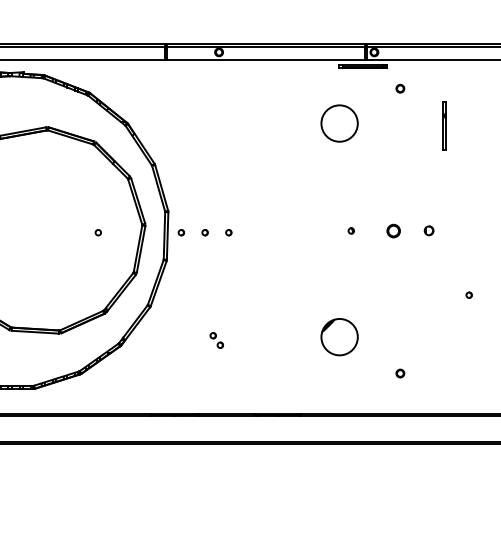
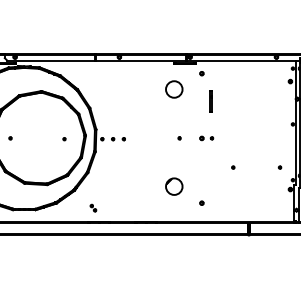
line: (443, 125) -> (210, 101), moved
part: (410, 231) -> (206, 138), size x0.62
part: (216, 338) -> (93, 207), moved

